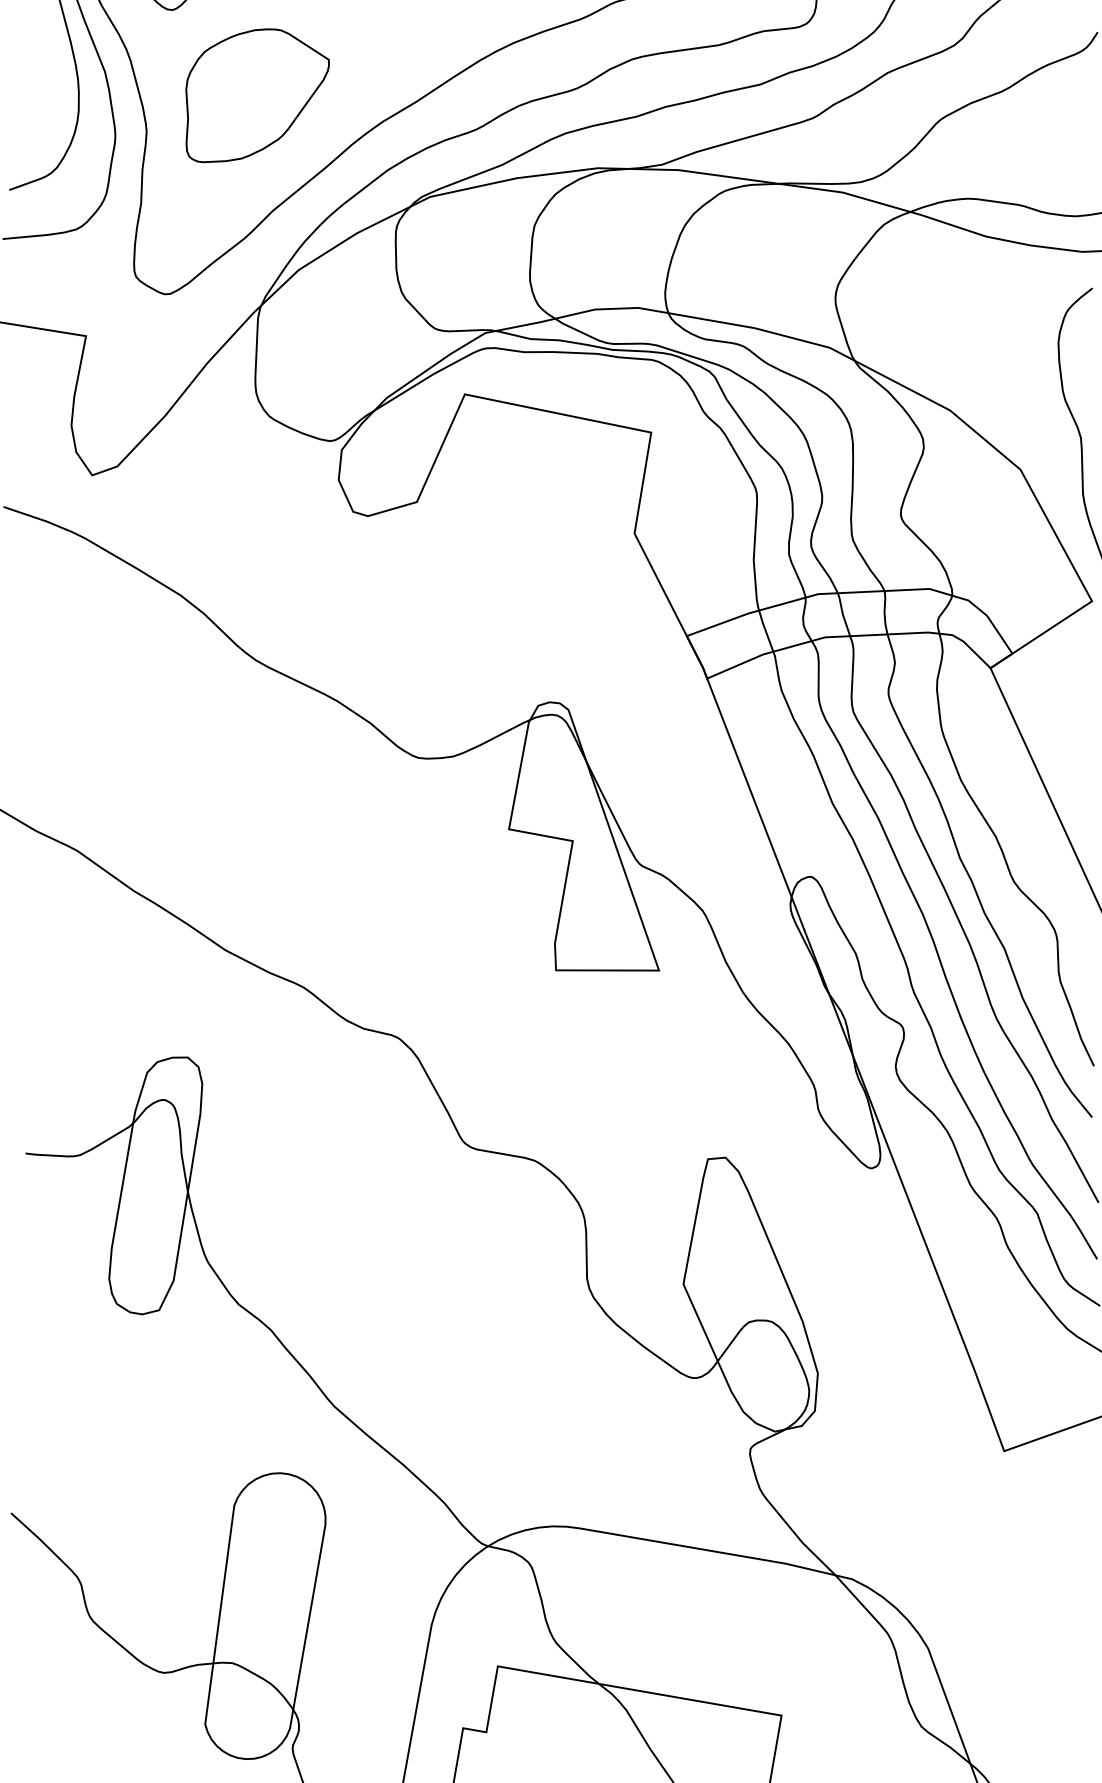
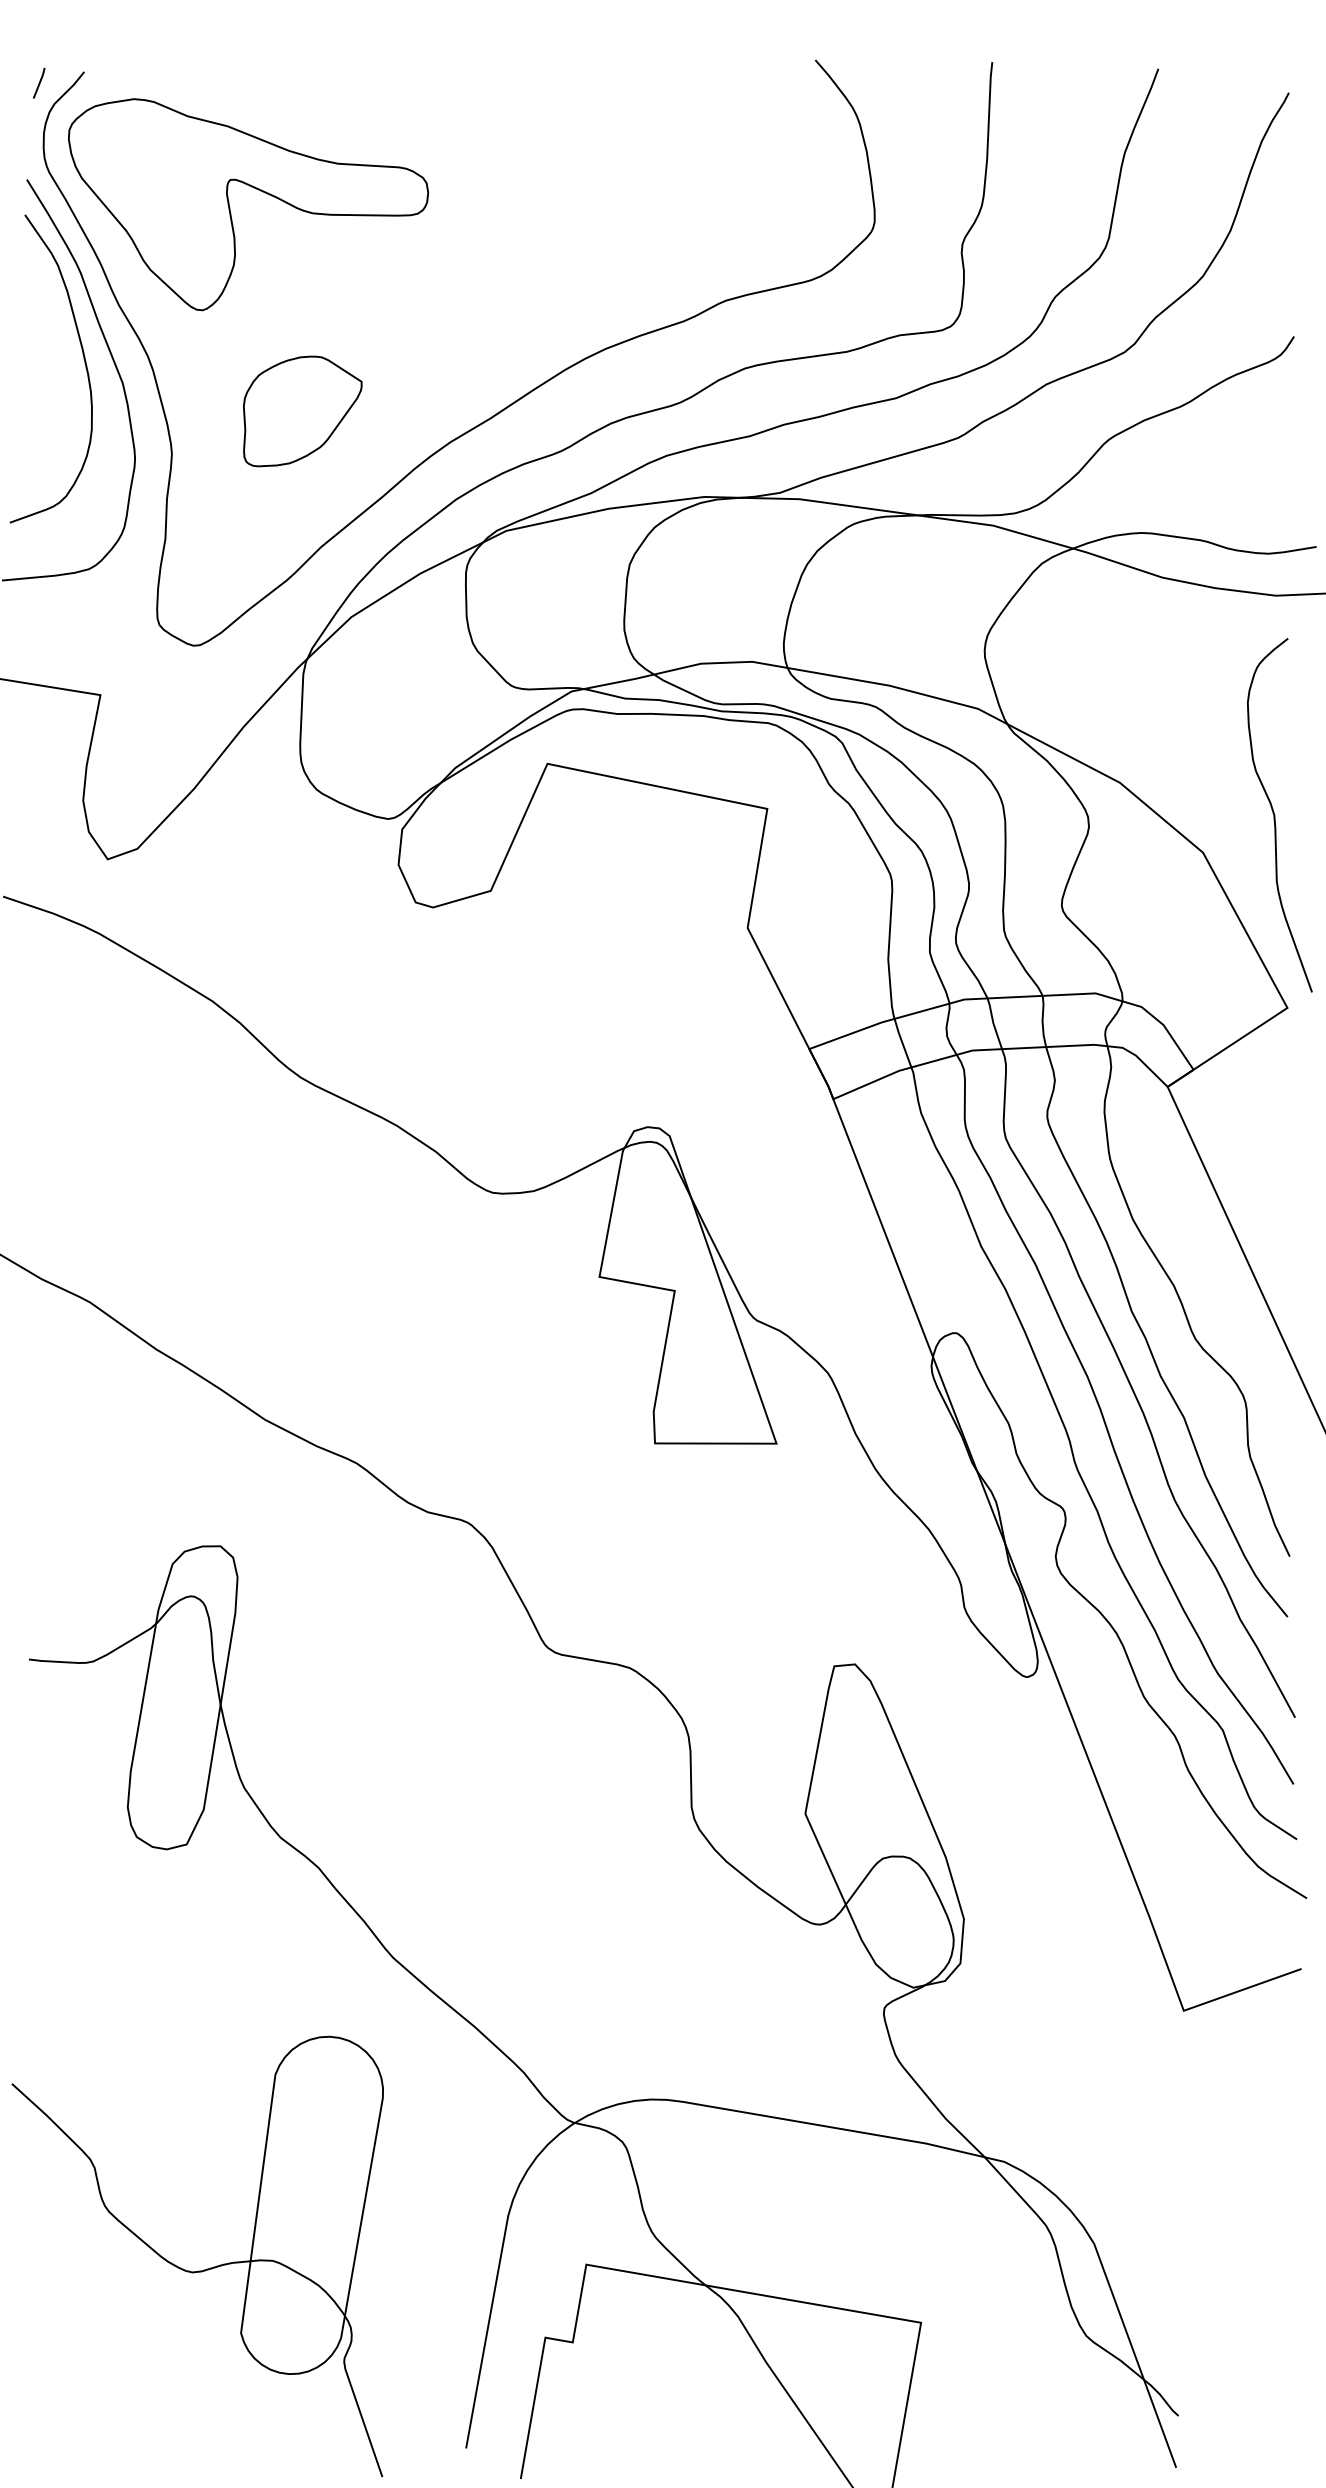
part: (257, 95) -> (302, 411), size x0.7

